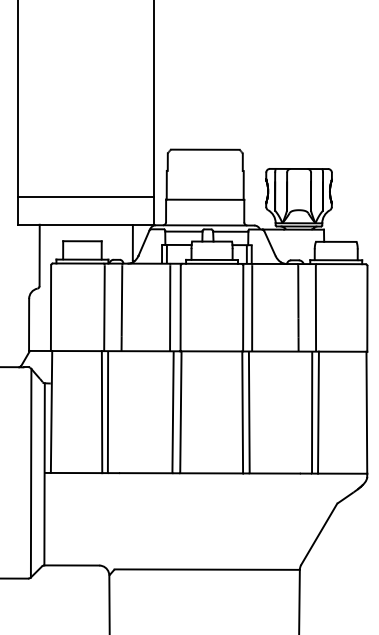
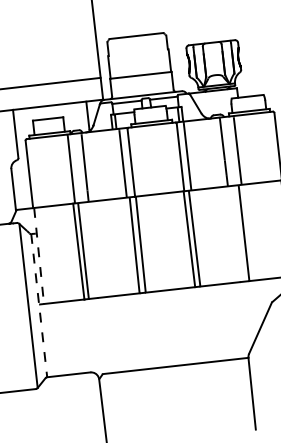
line: (51, 411) -> (39, 255), solid -> dashed
line: (318, 412) -> (249, 232), removed
line: (44, 474) -> (39, 305), solid -> dashed

